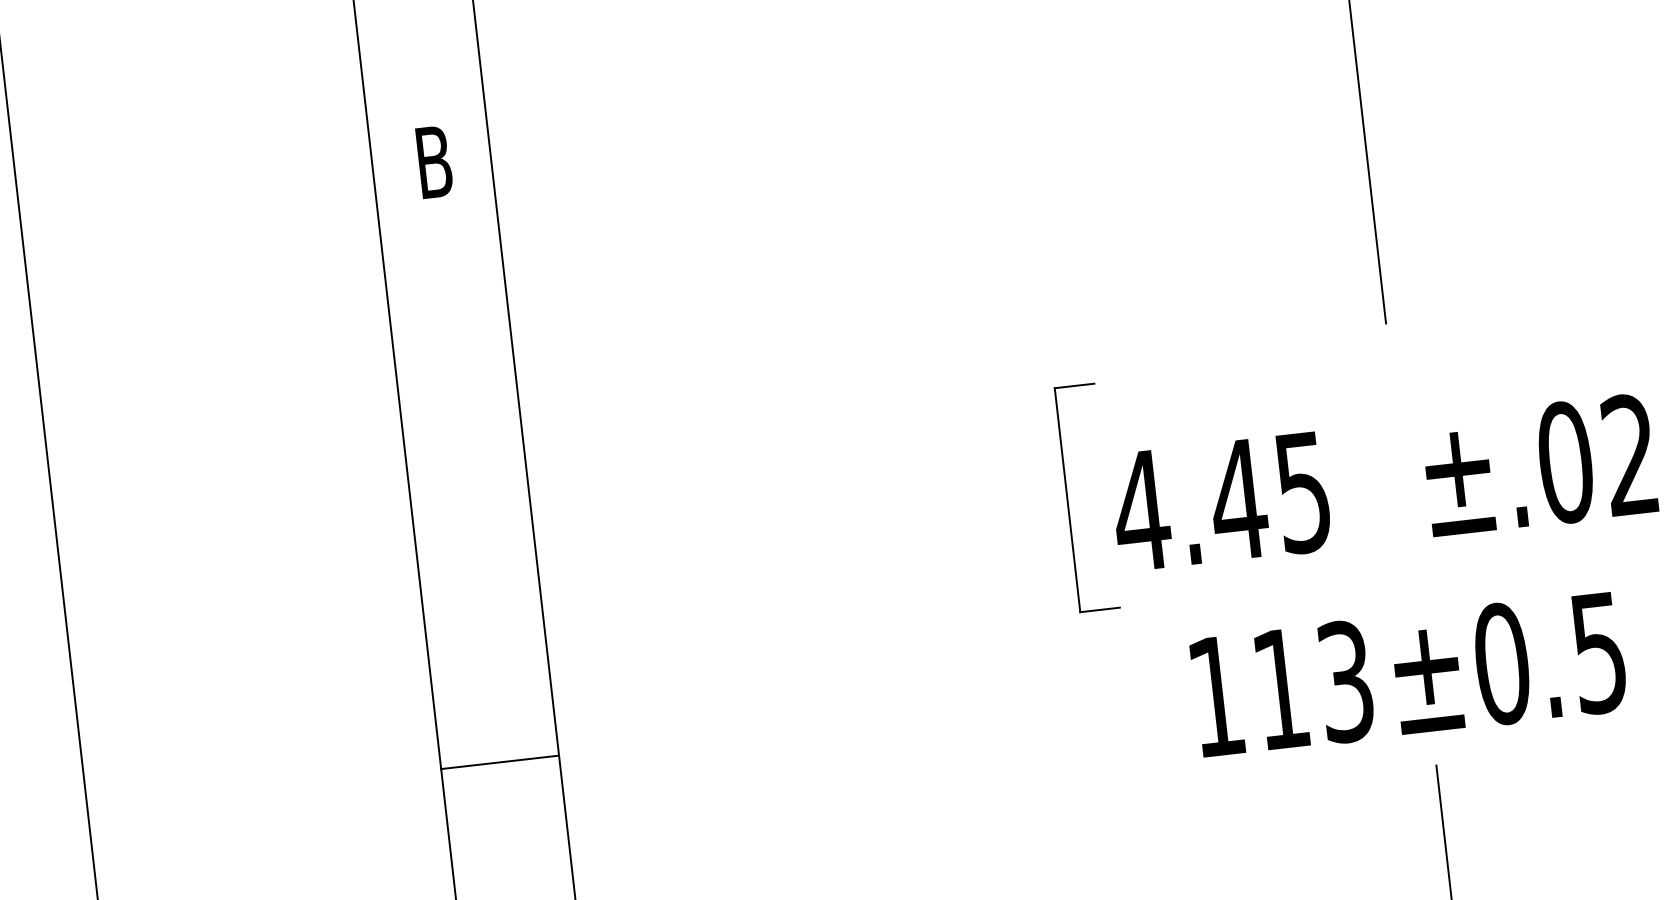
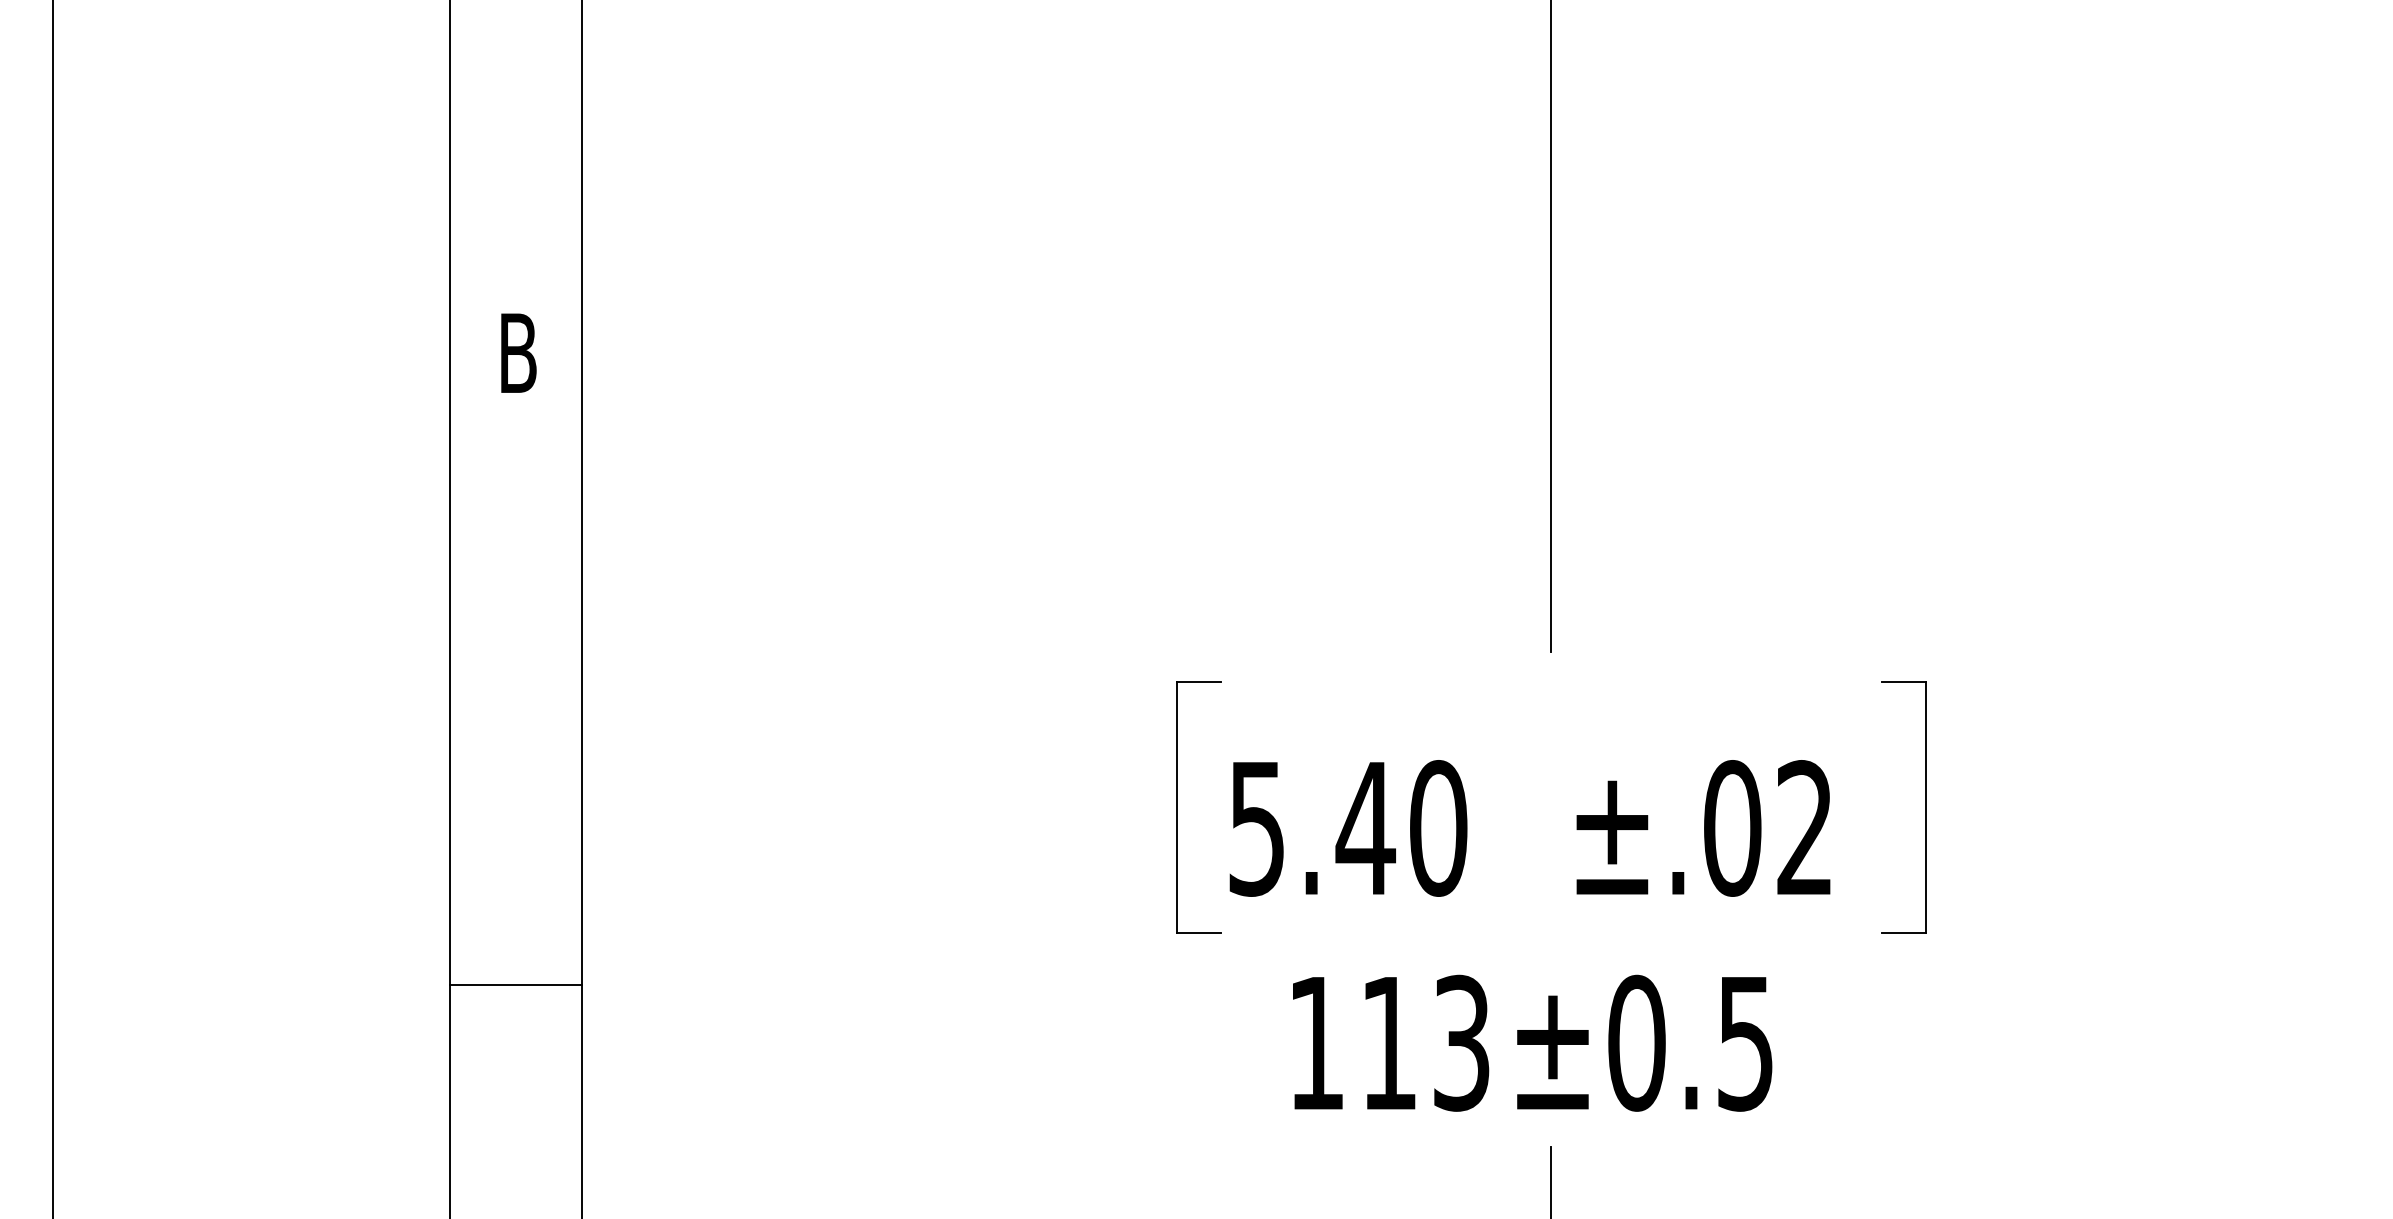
text: (1221, 501) -> (1346, 828), 4.45 -> 5.40
line: (499, 762) -> (515, 984), moved

